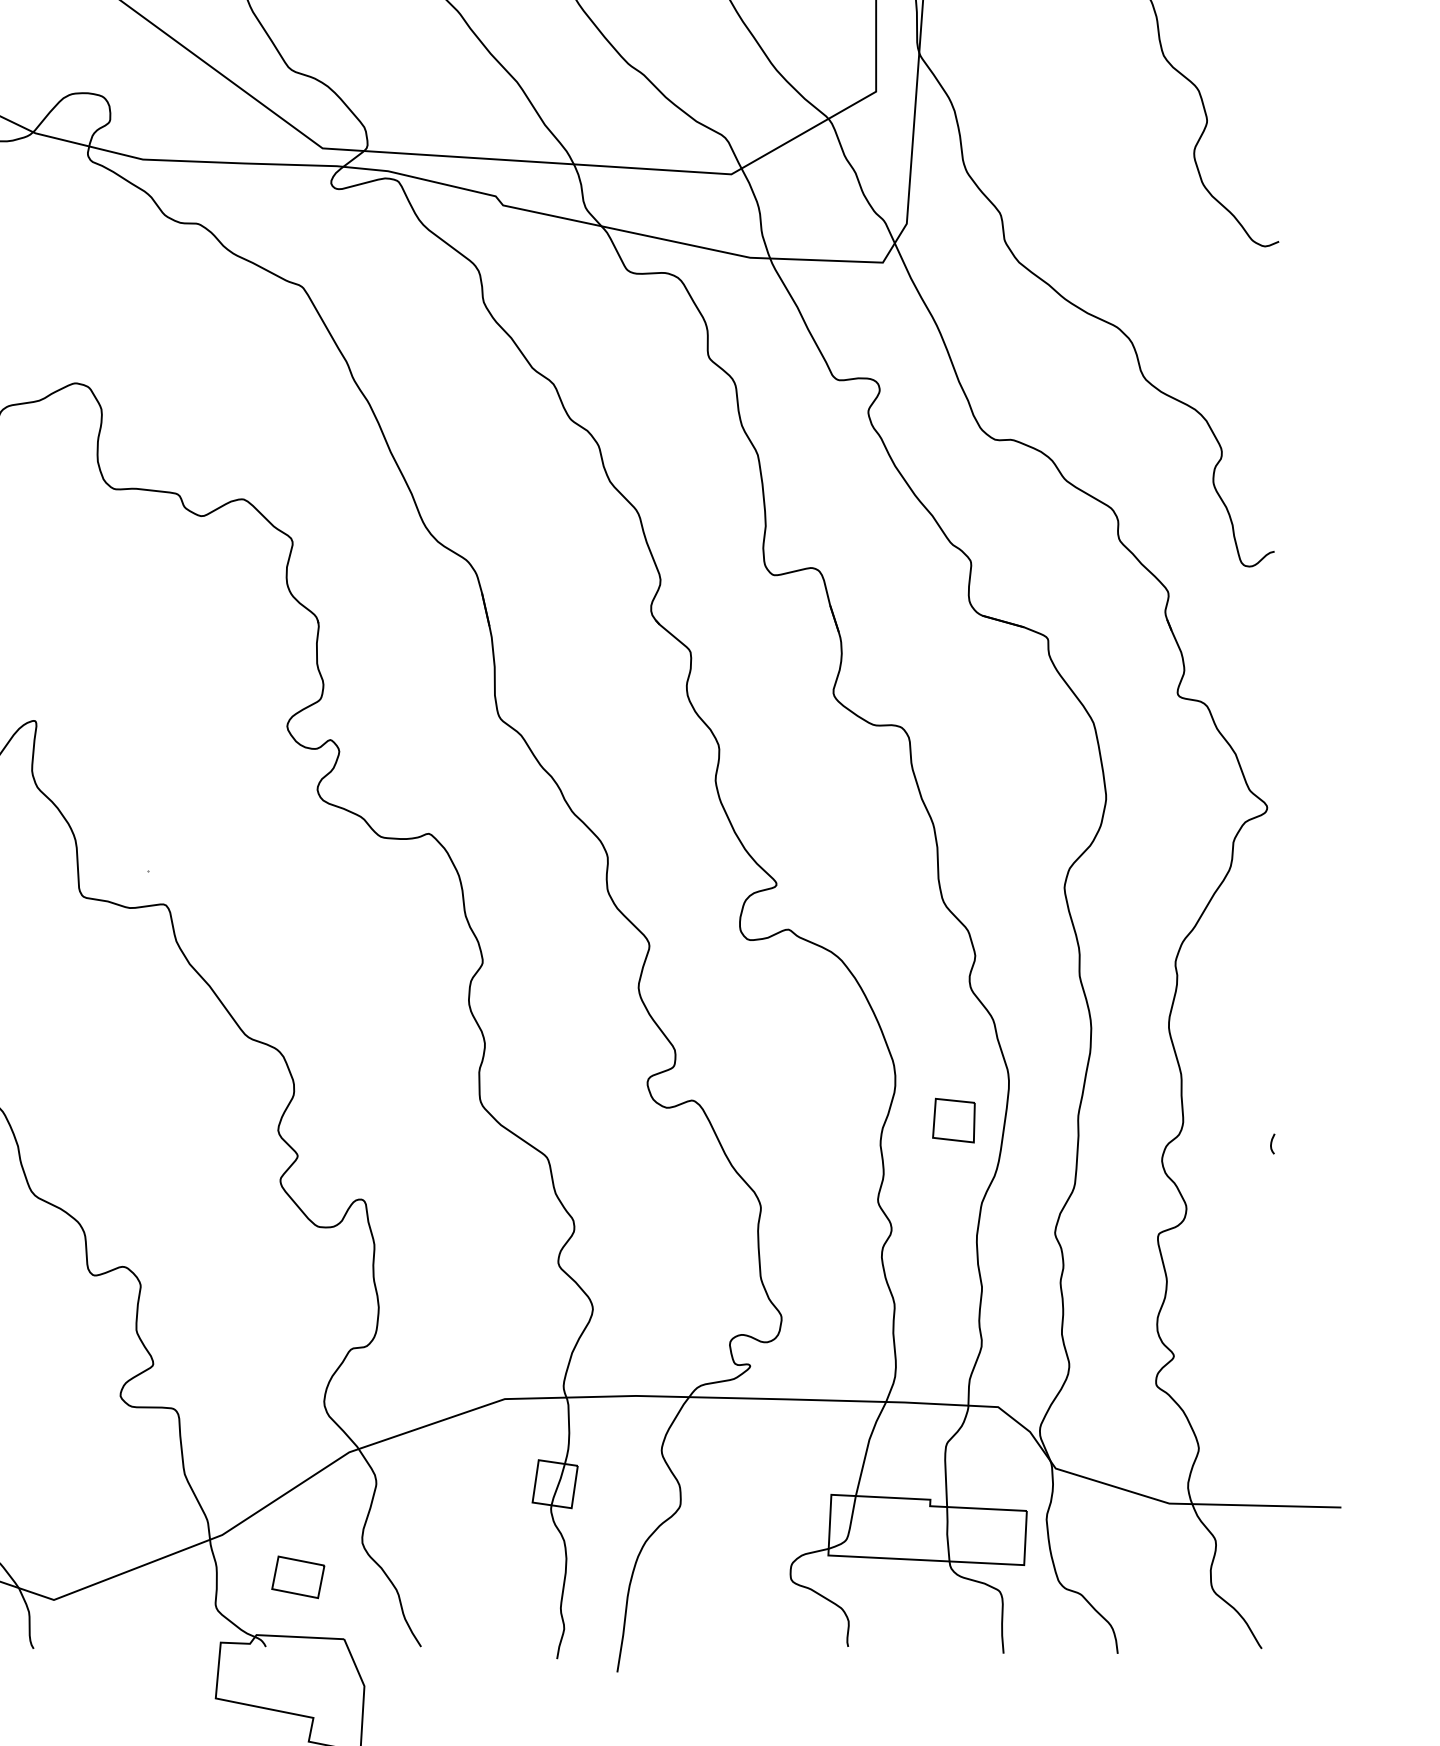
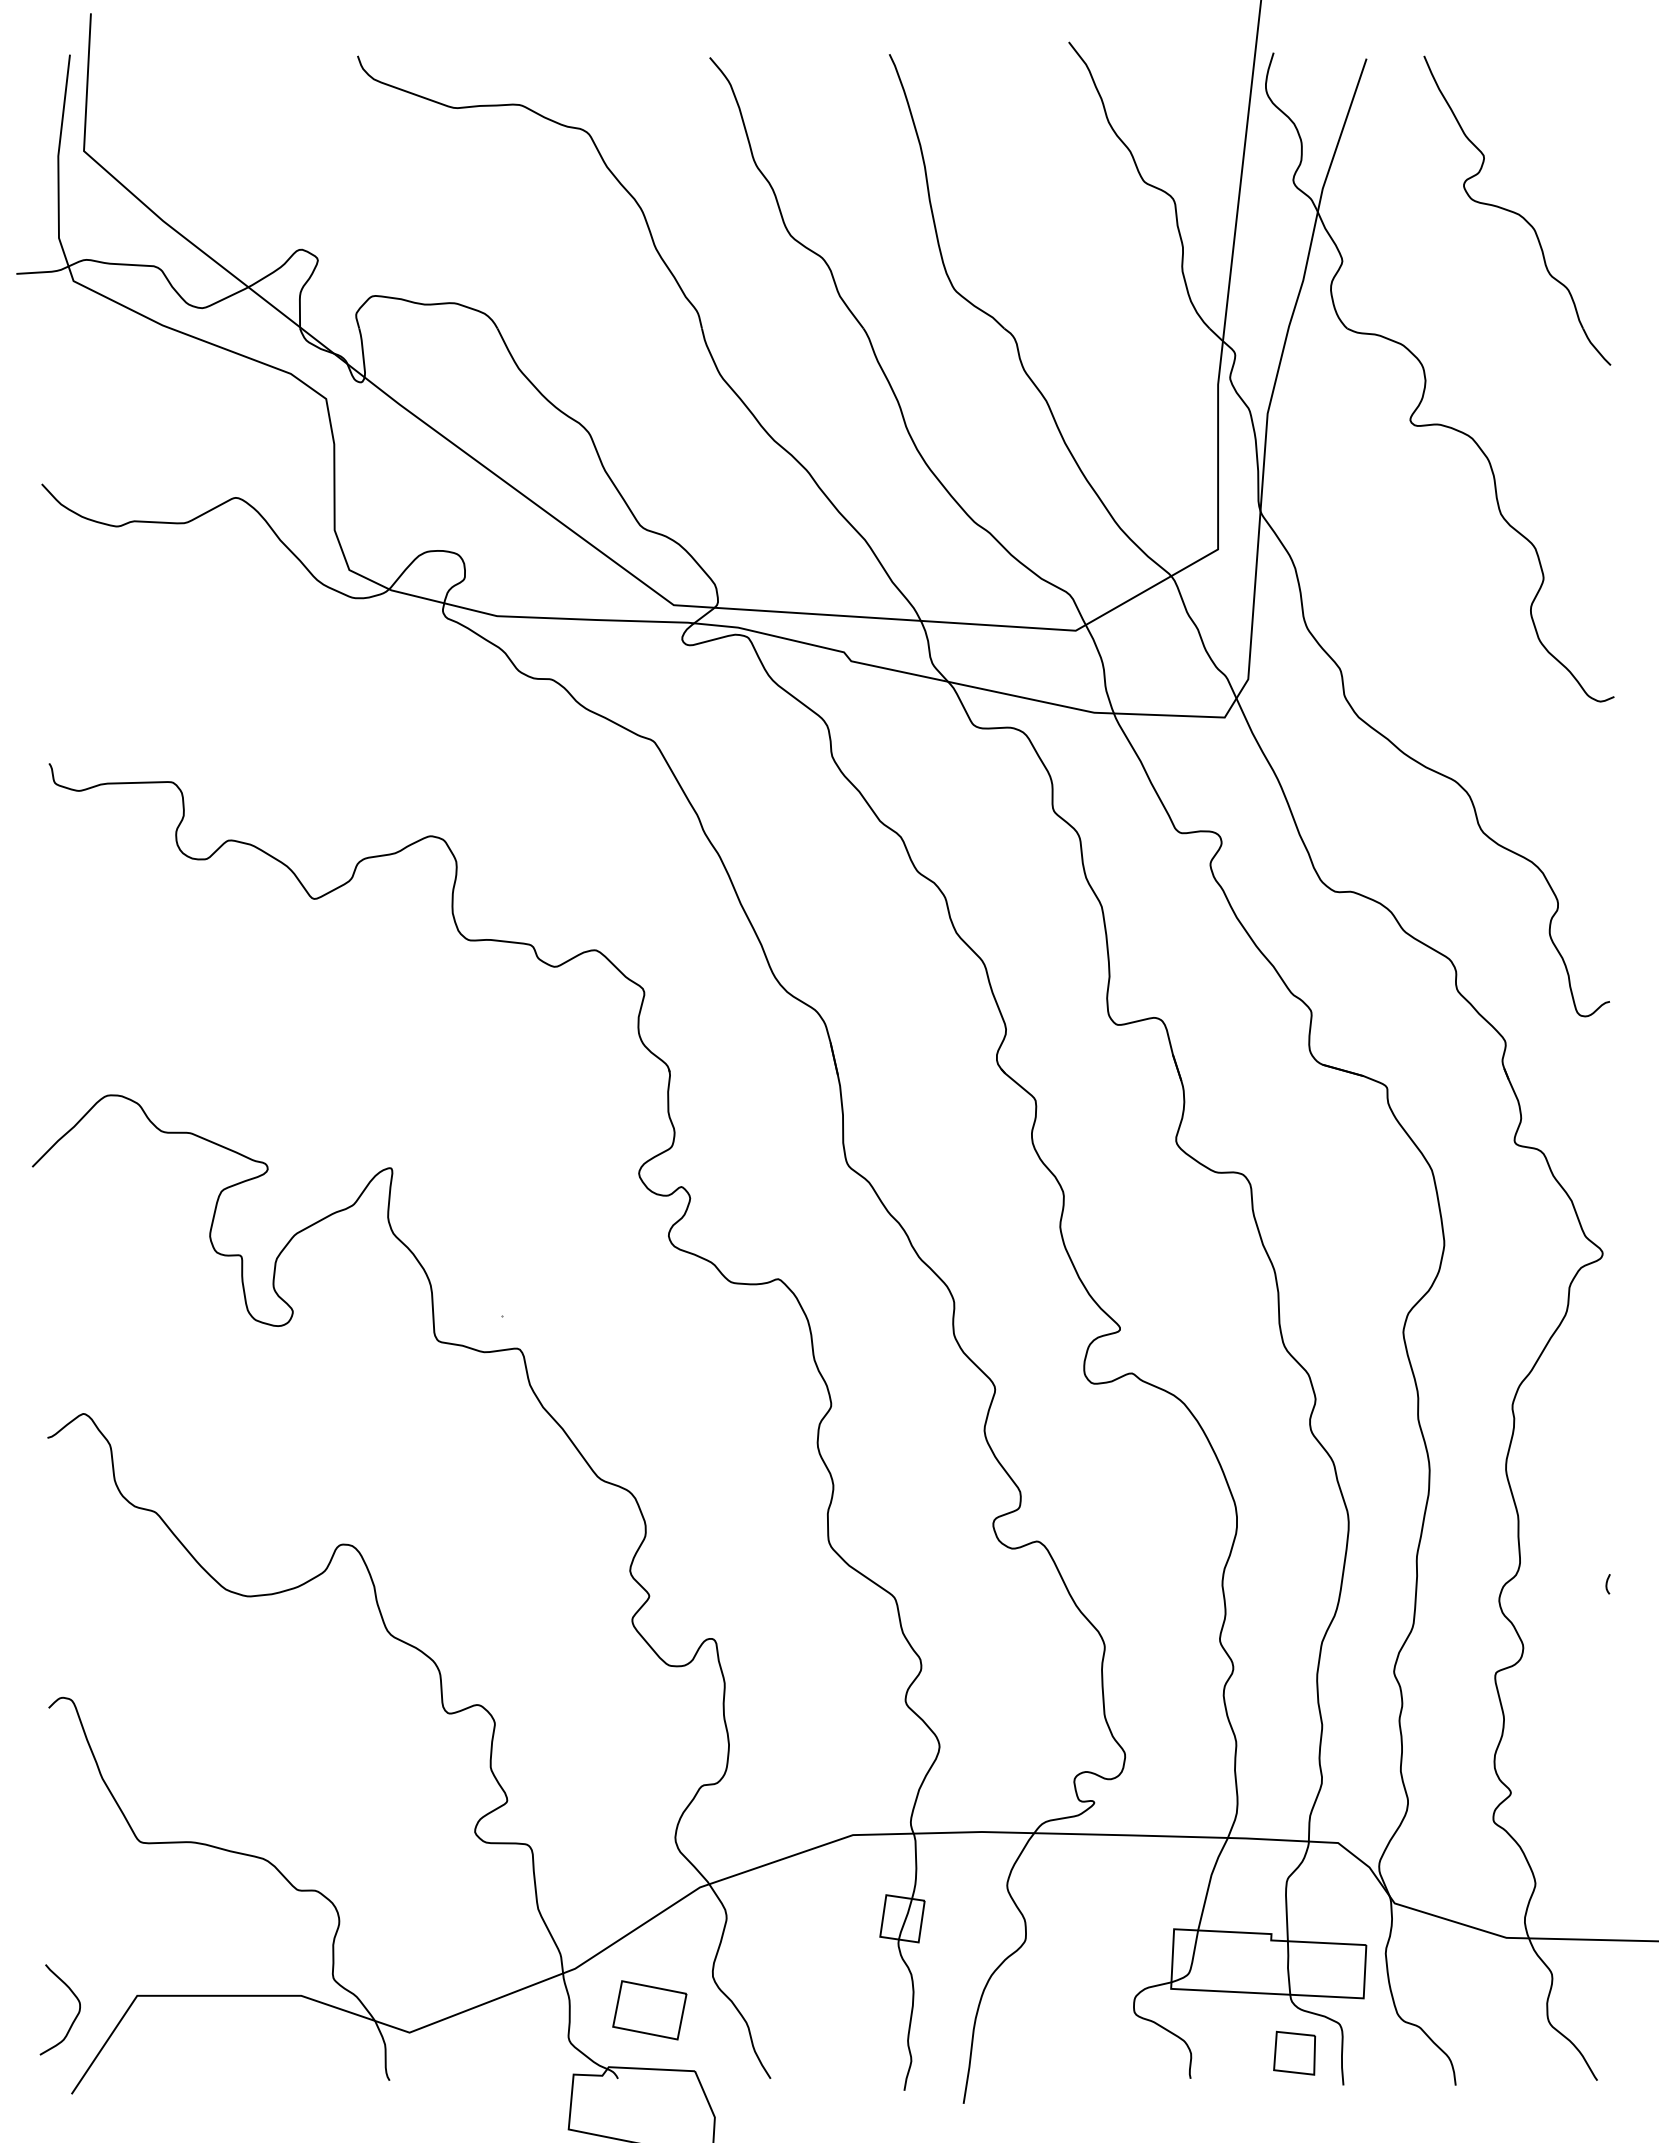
part: (953, 1119) -> (1294, 2052), moved
part: (297, 1577) -> (649, 2010), size x1.43

